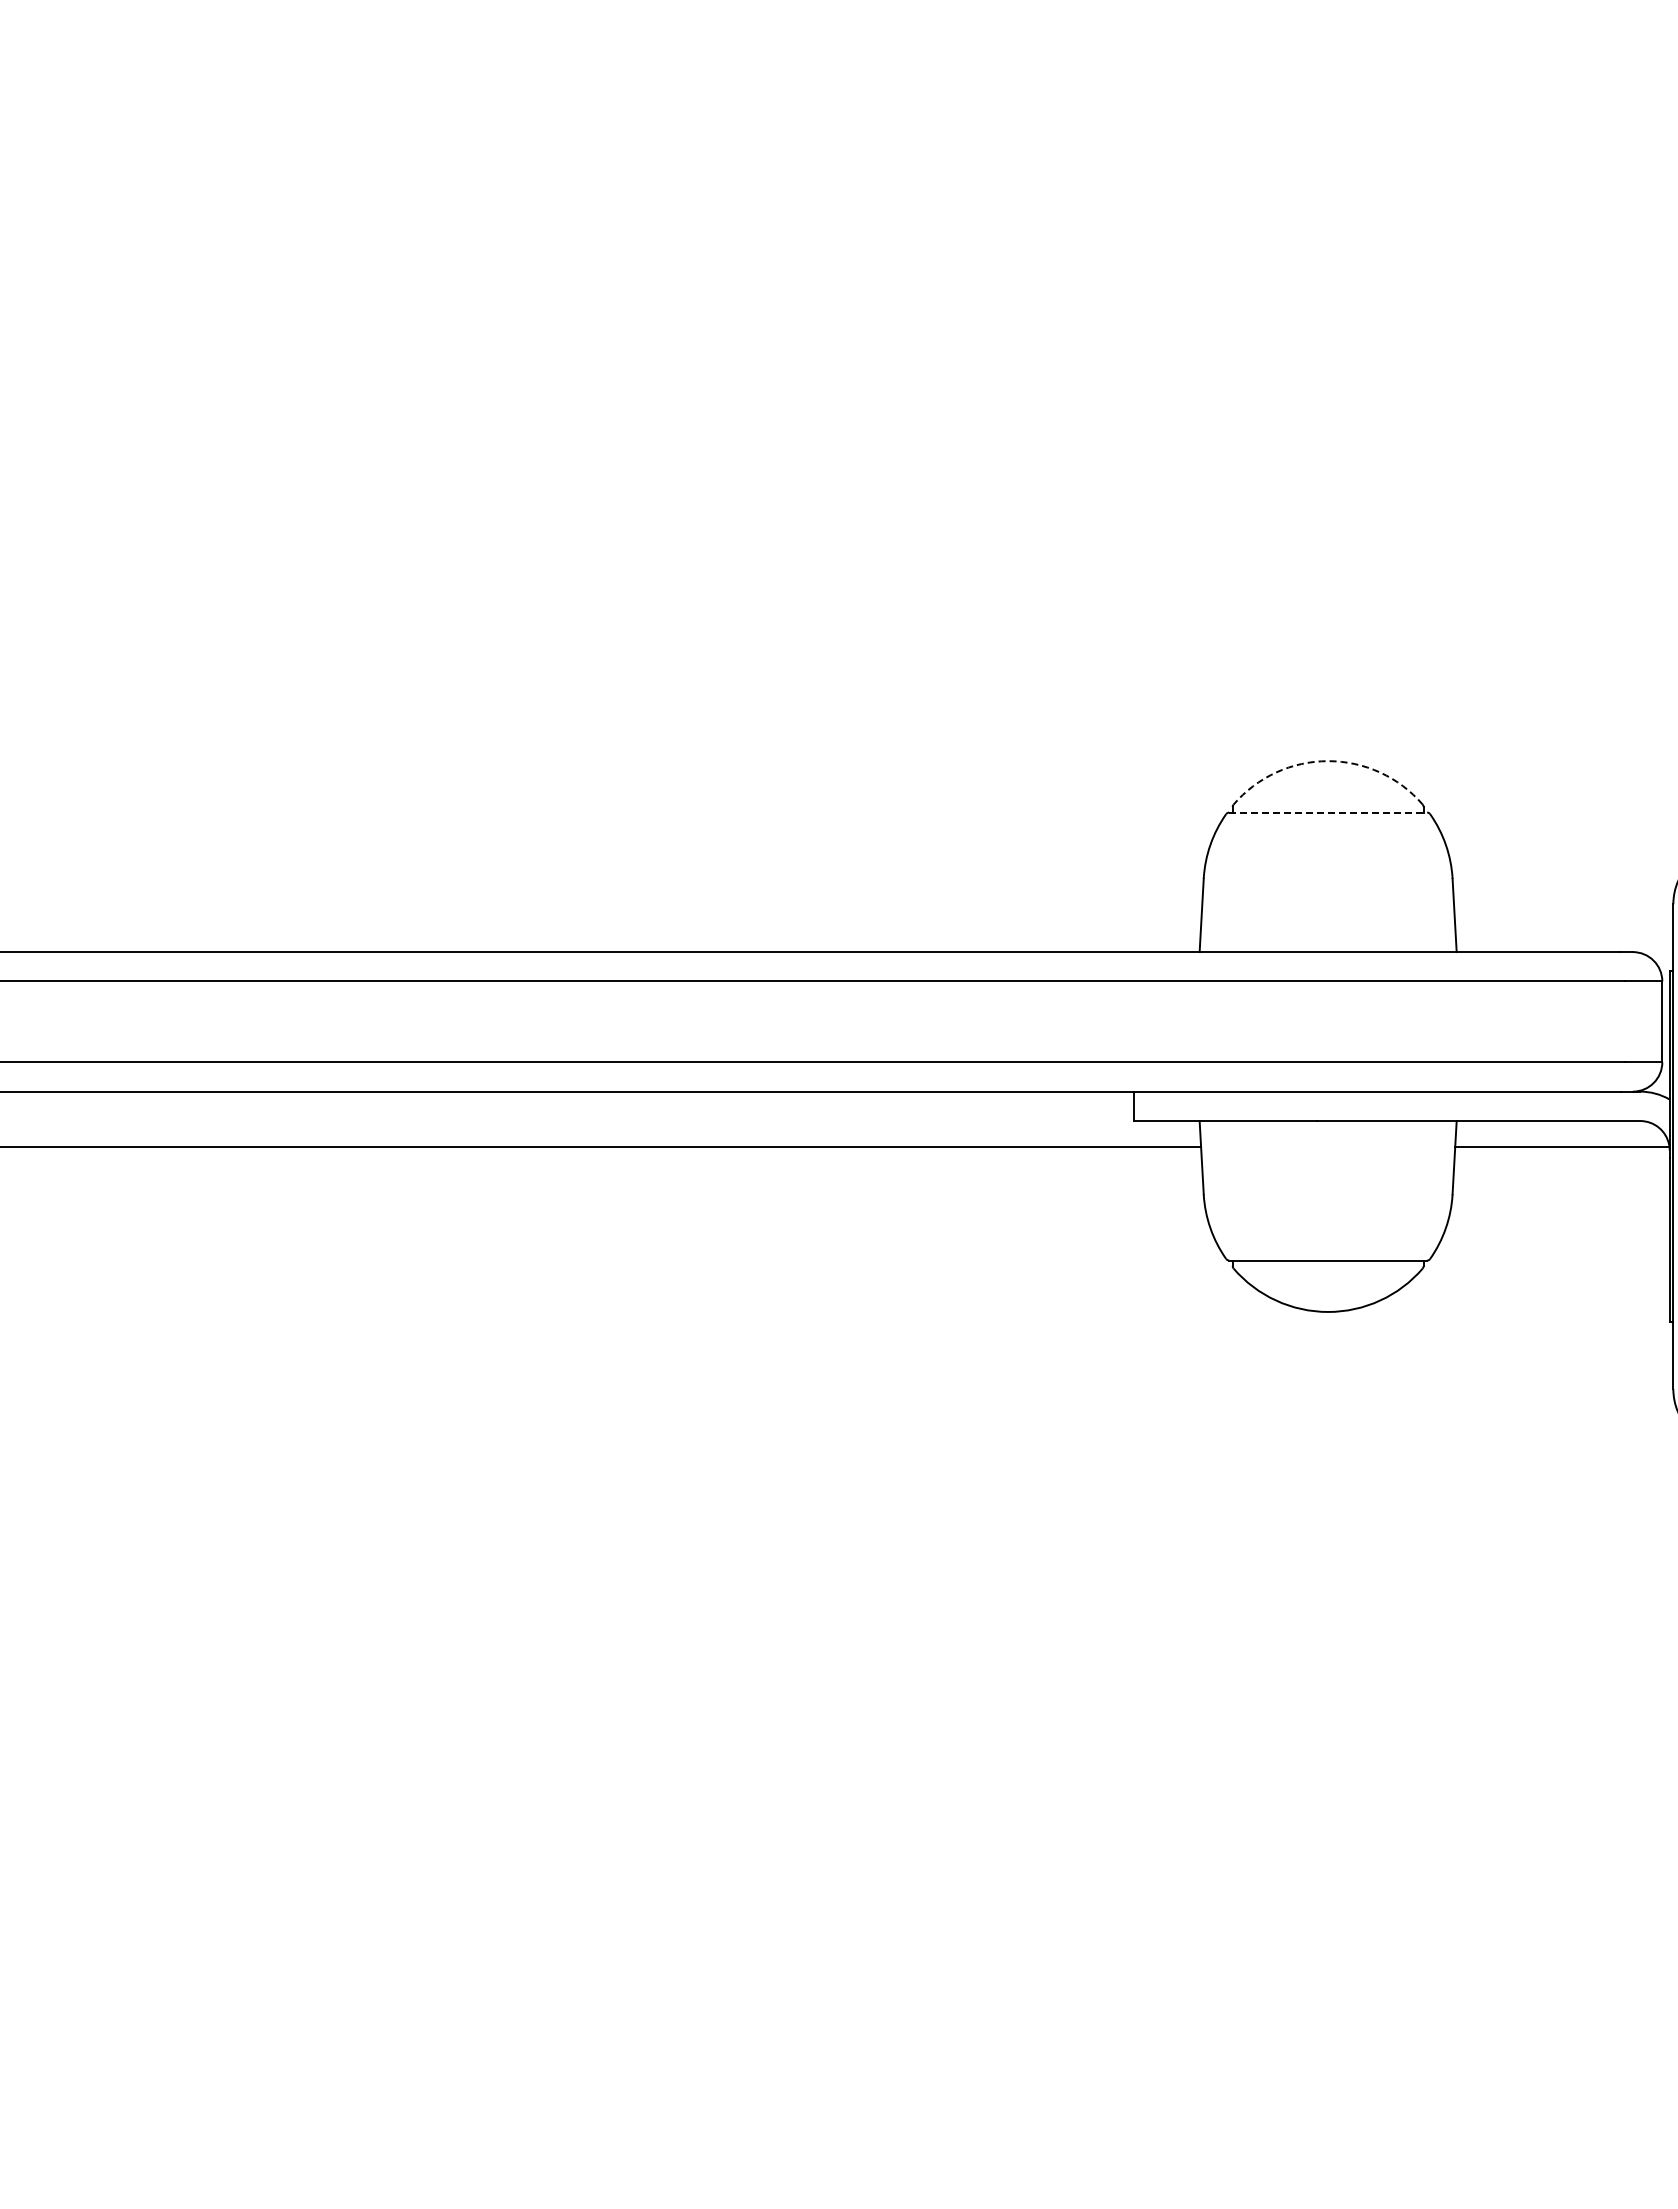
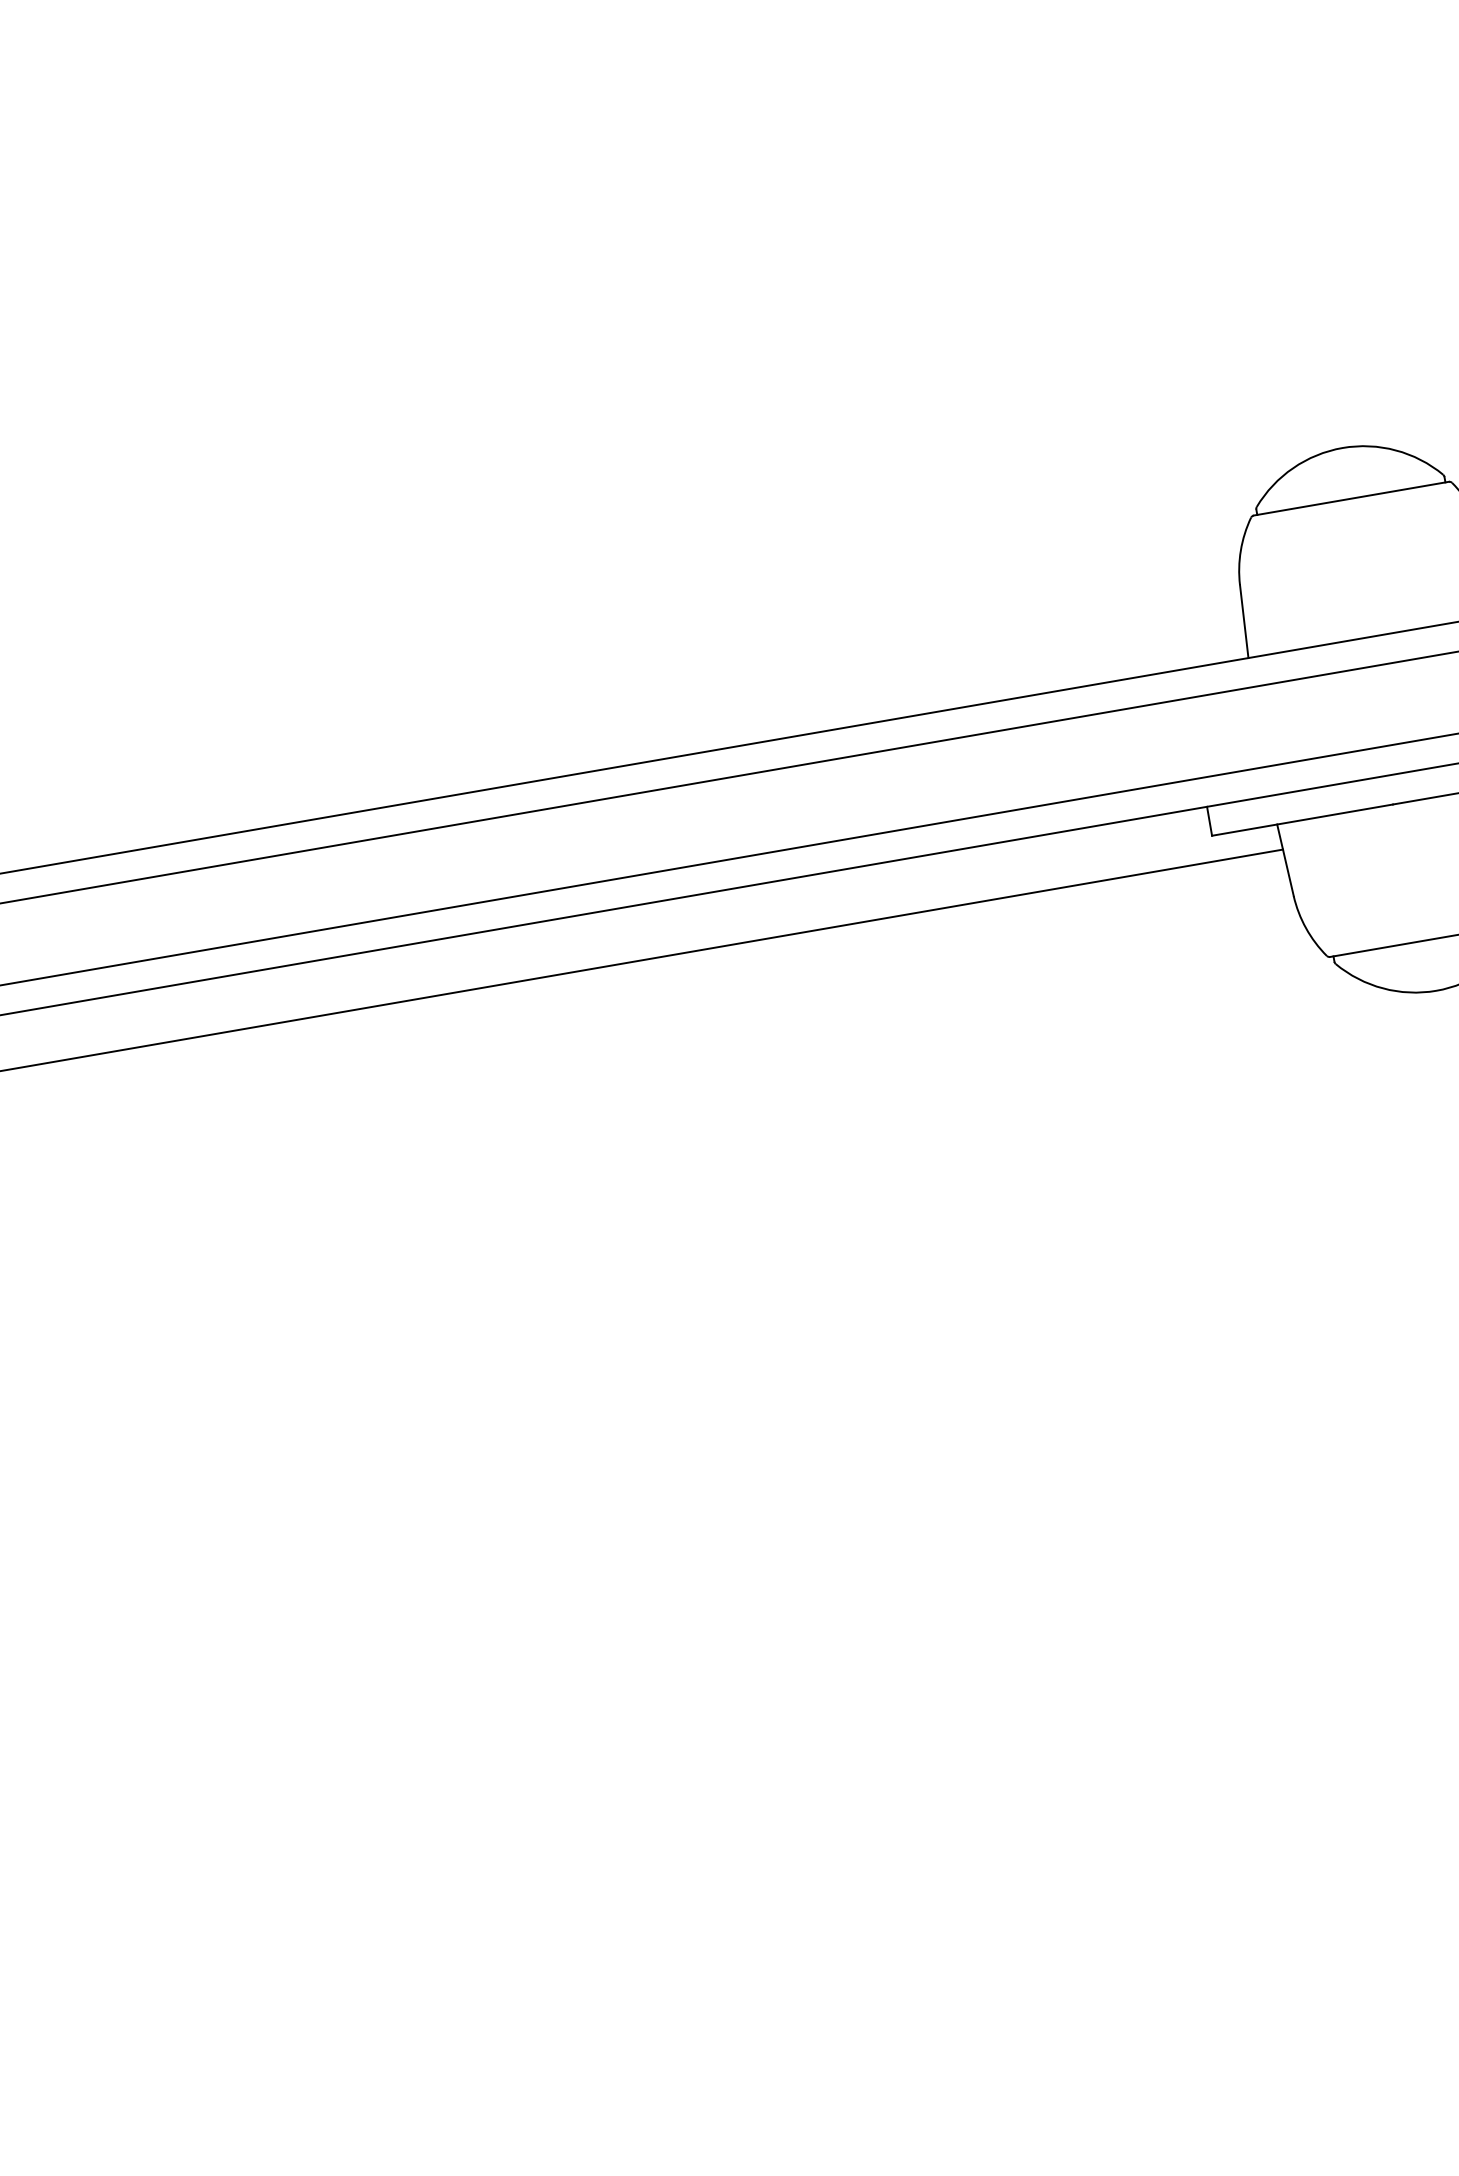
arc: (1328, 761) -> (1342, 448), dashed -> solid
line: (1328, 812) -> (1351, 498), dashed -> solid

